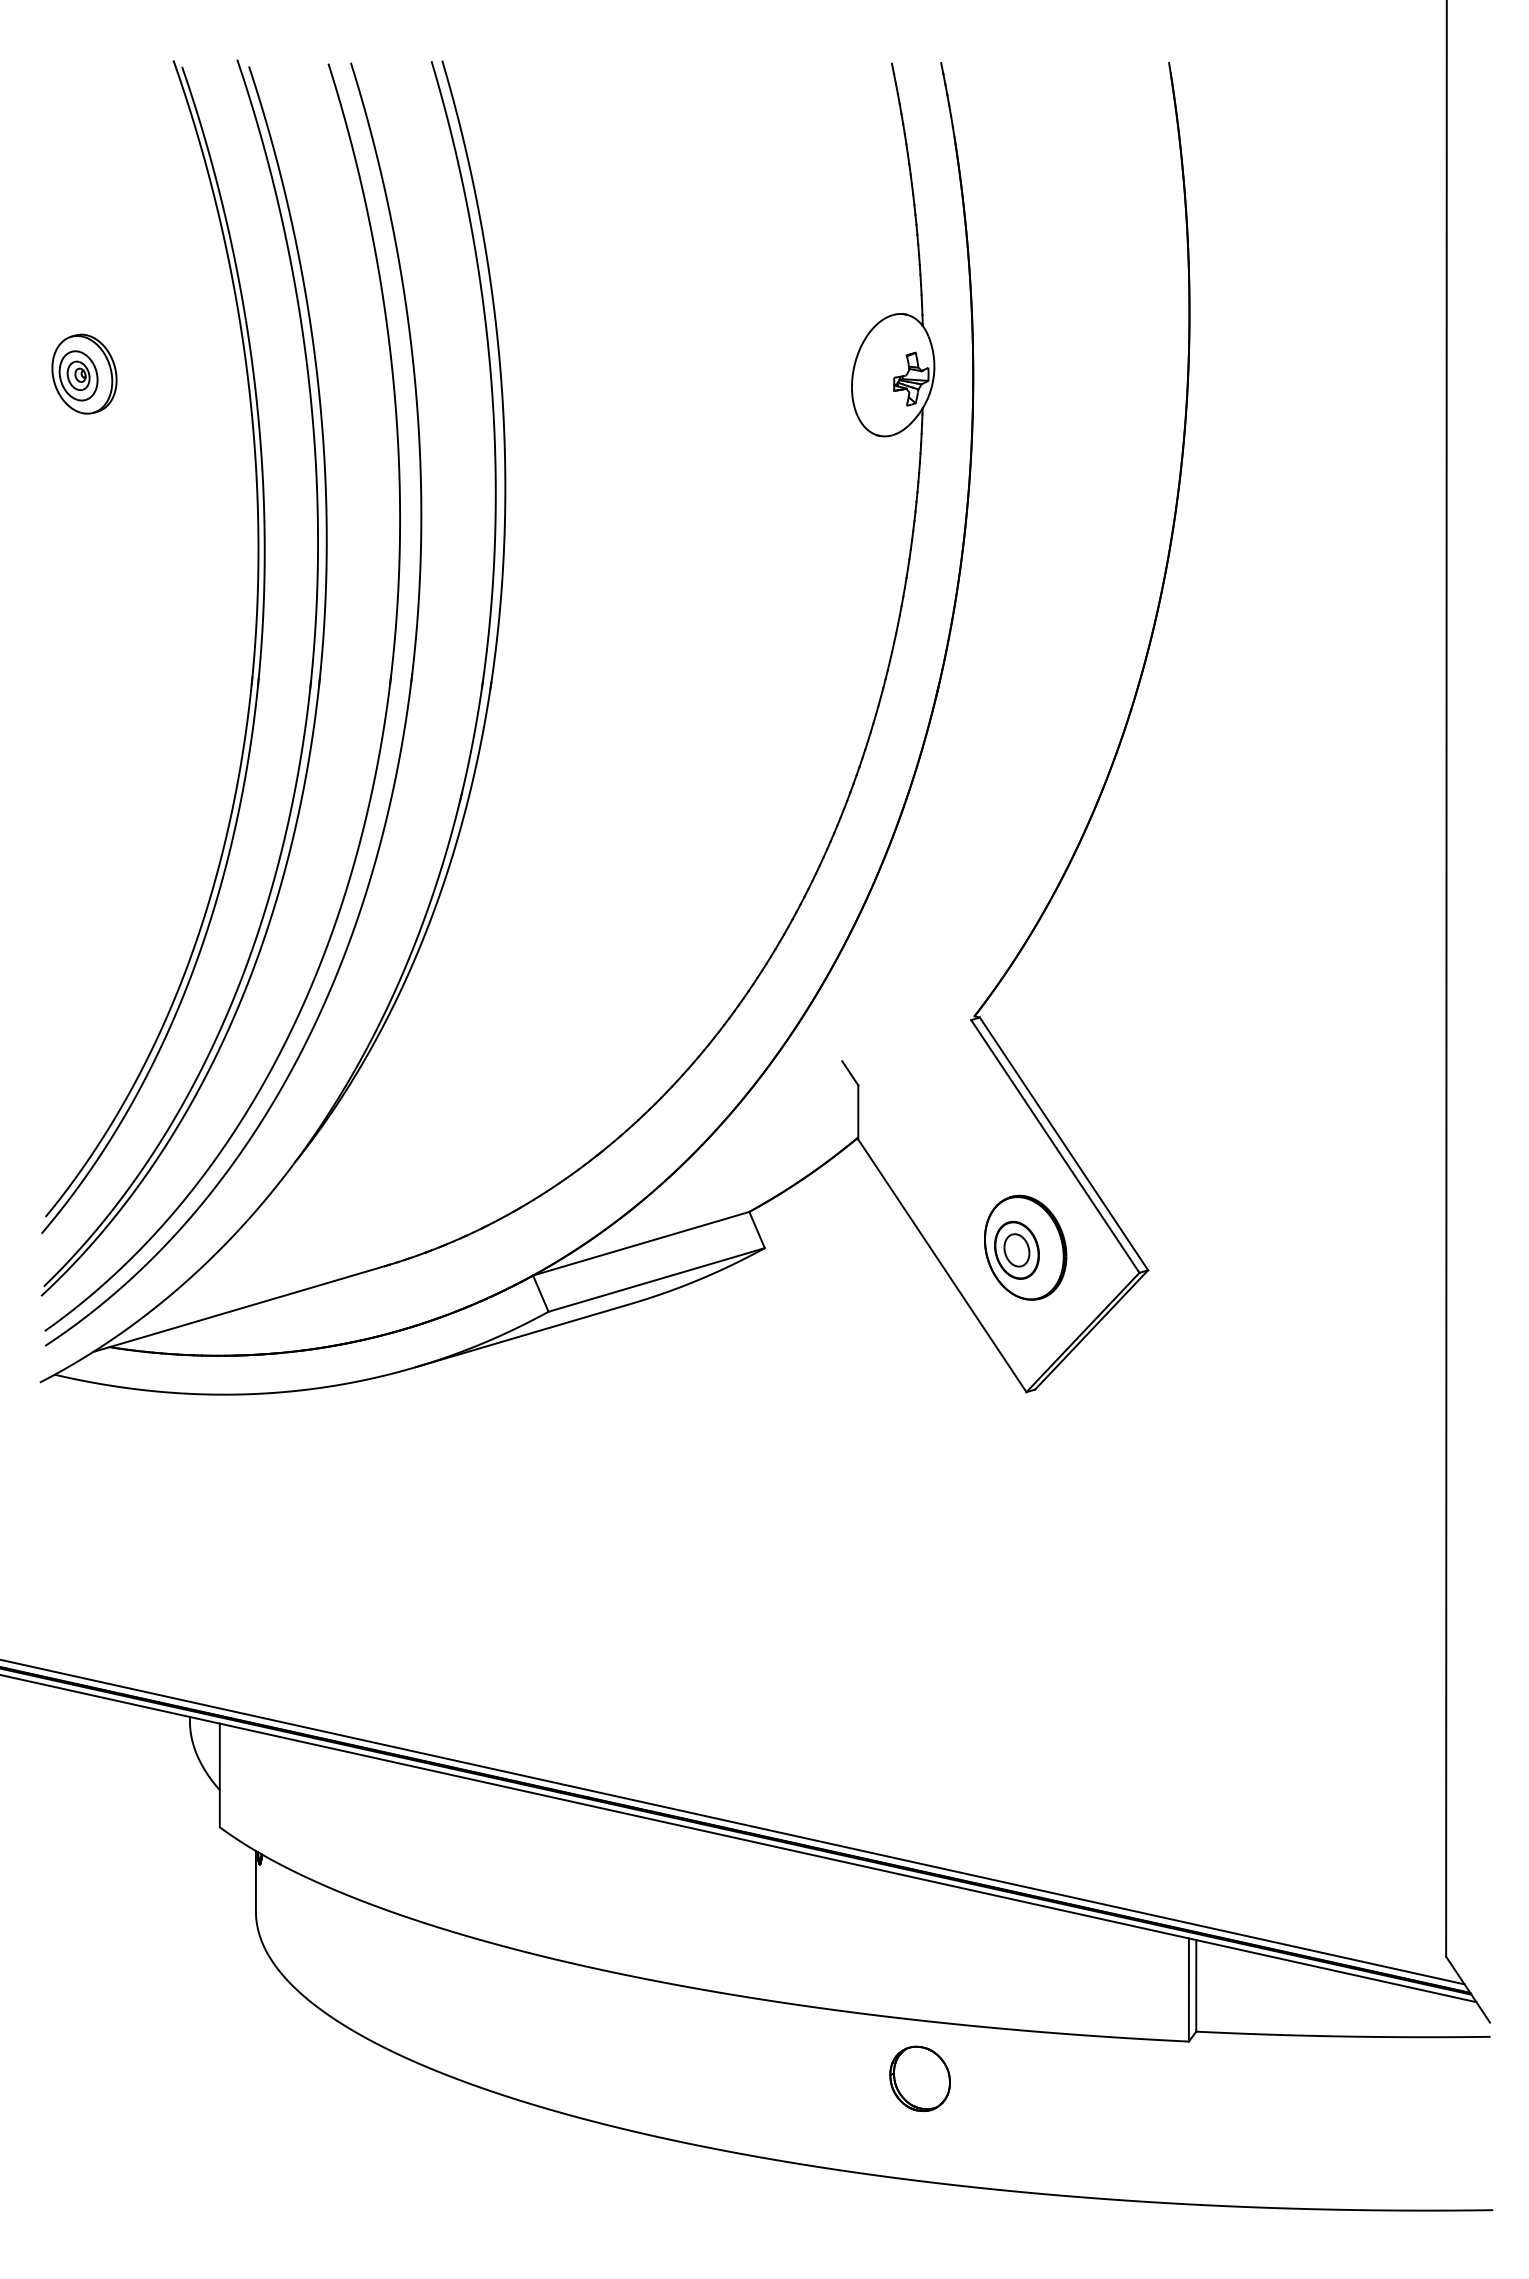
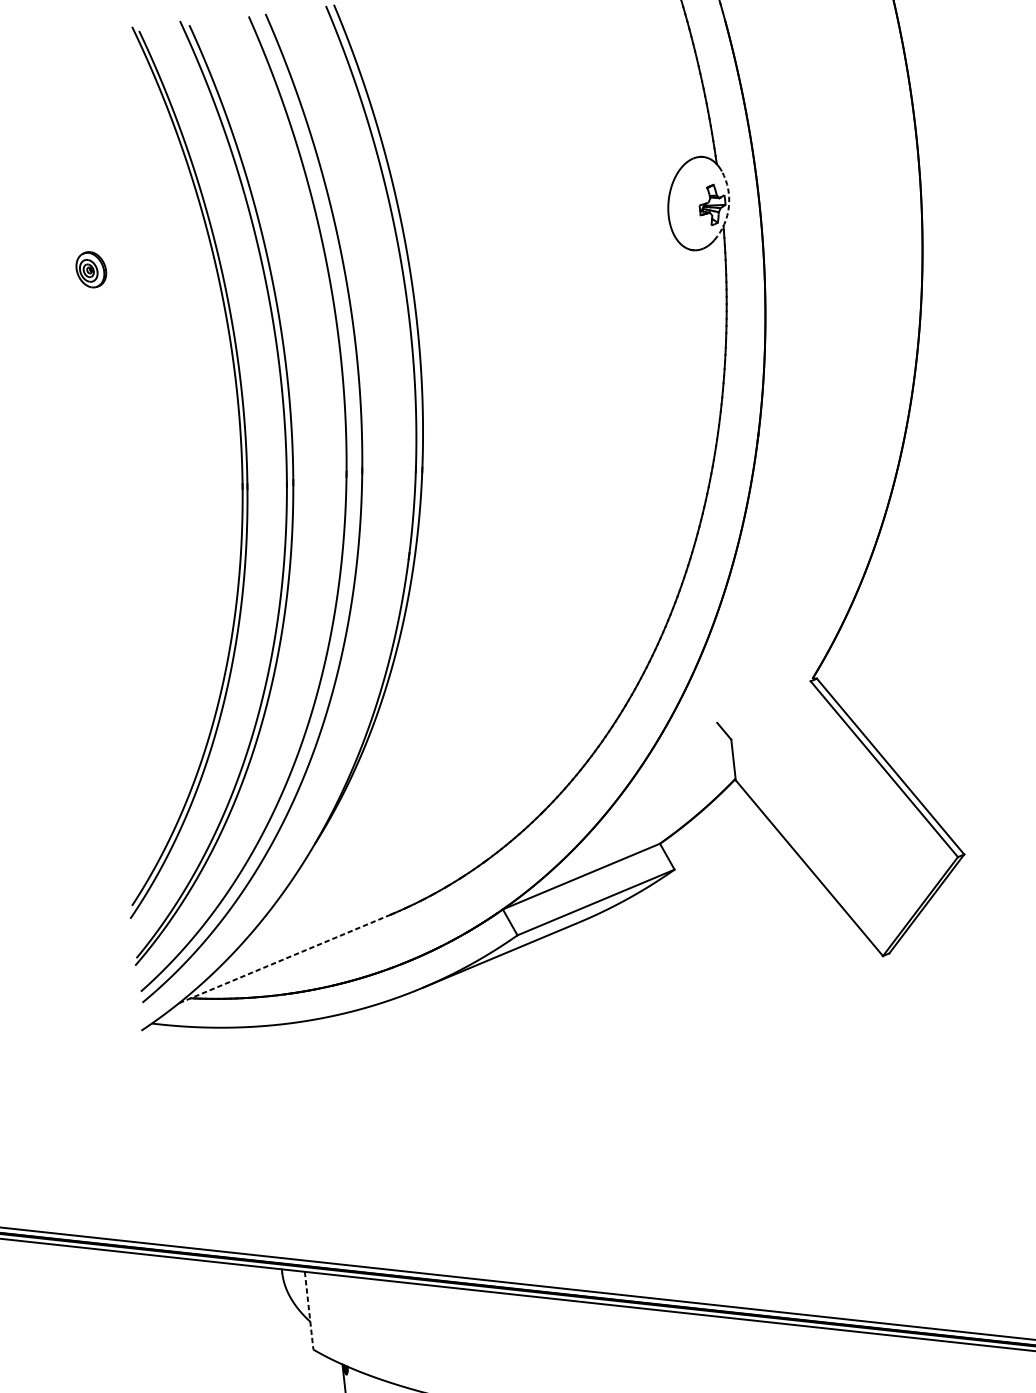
part: (84, 373) -> (91, 269), size x0.6
arc: (932, 384) -> (728, 207), solid -> dashed
part: (1025, 1247) -> (870, 847), removed
line: (239, 1308) -> (285, 958), solid -> dashed
line: (219, 1775) -> (308, 1310), solid -> dashed

